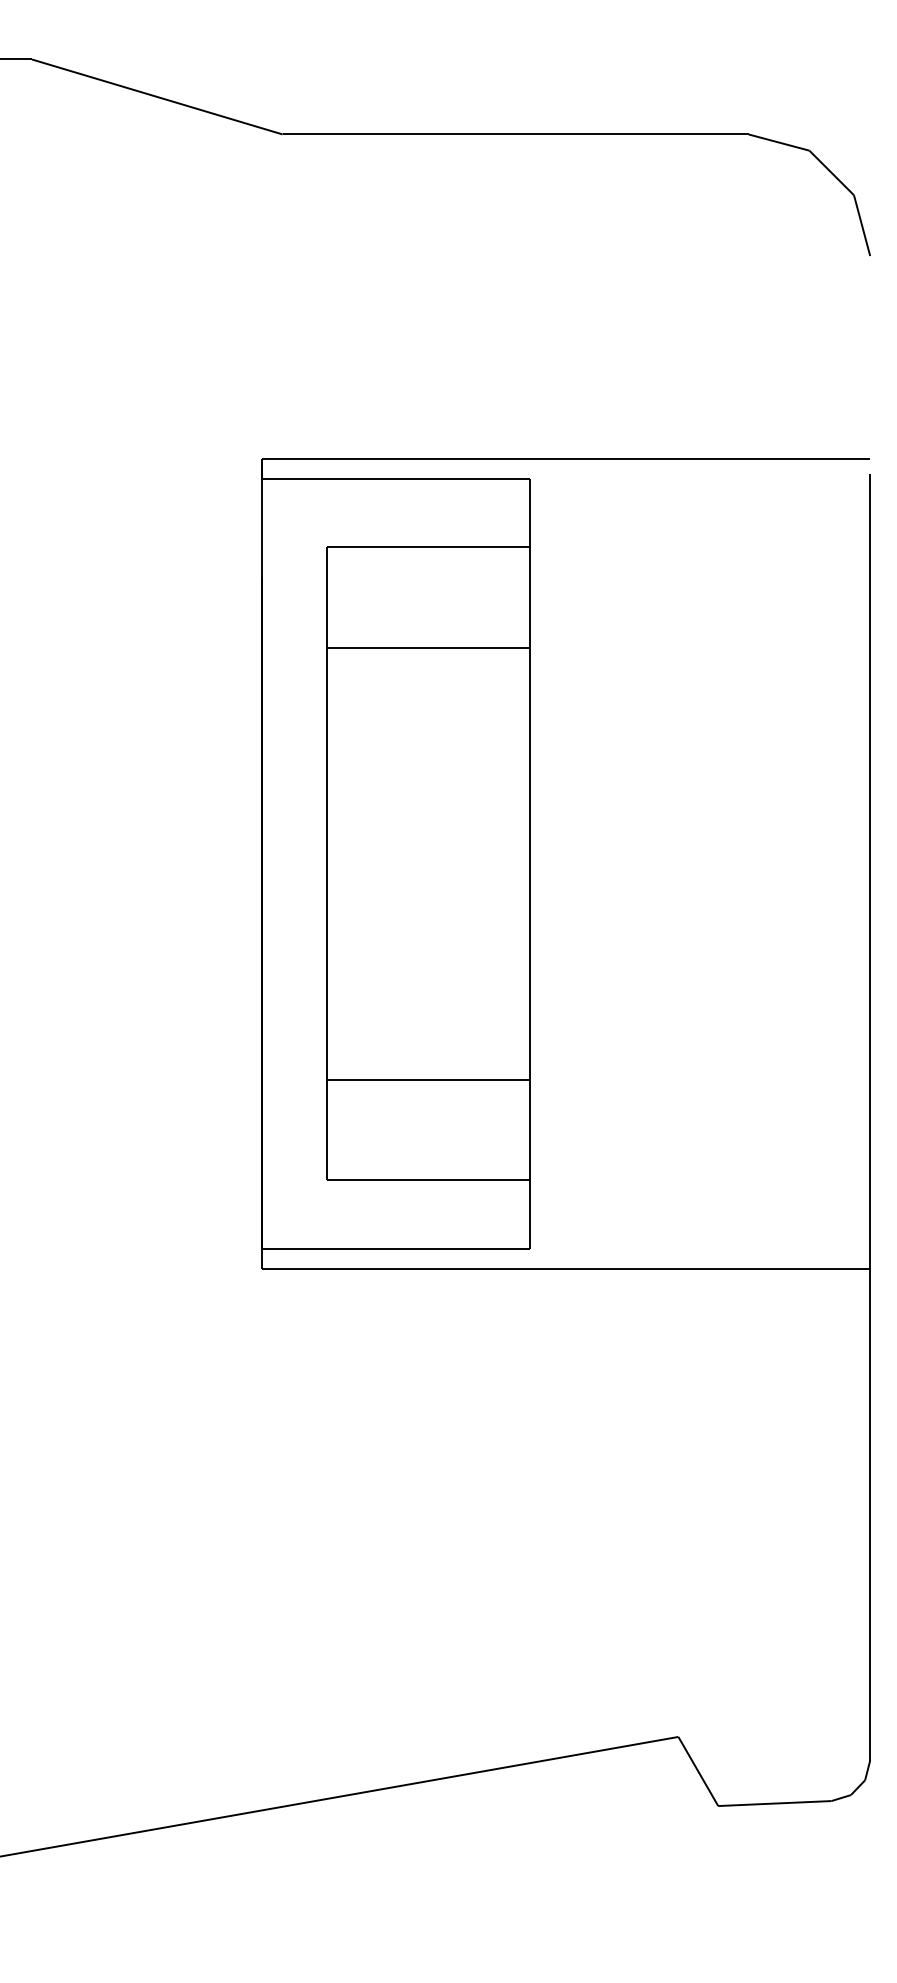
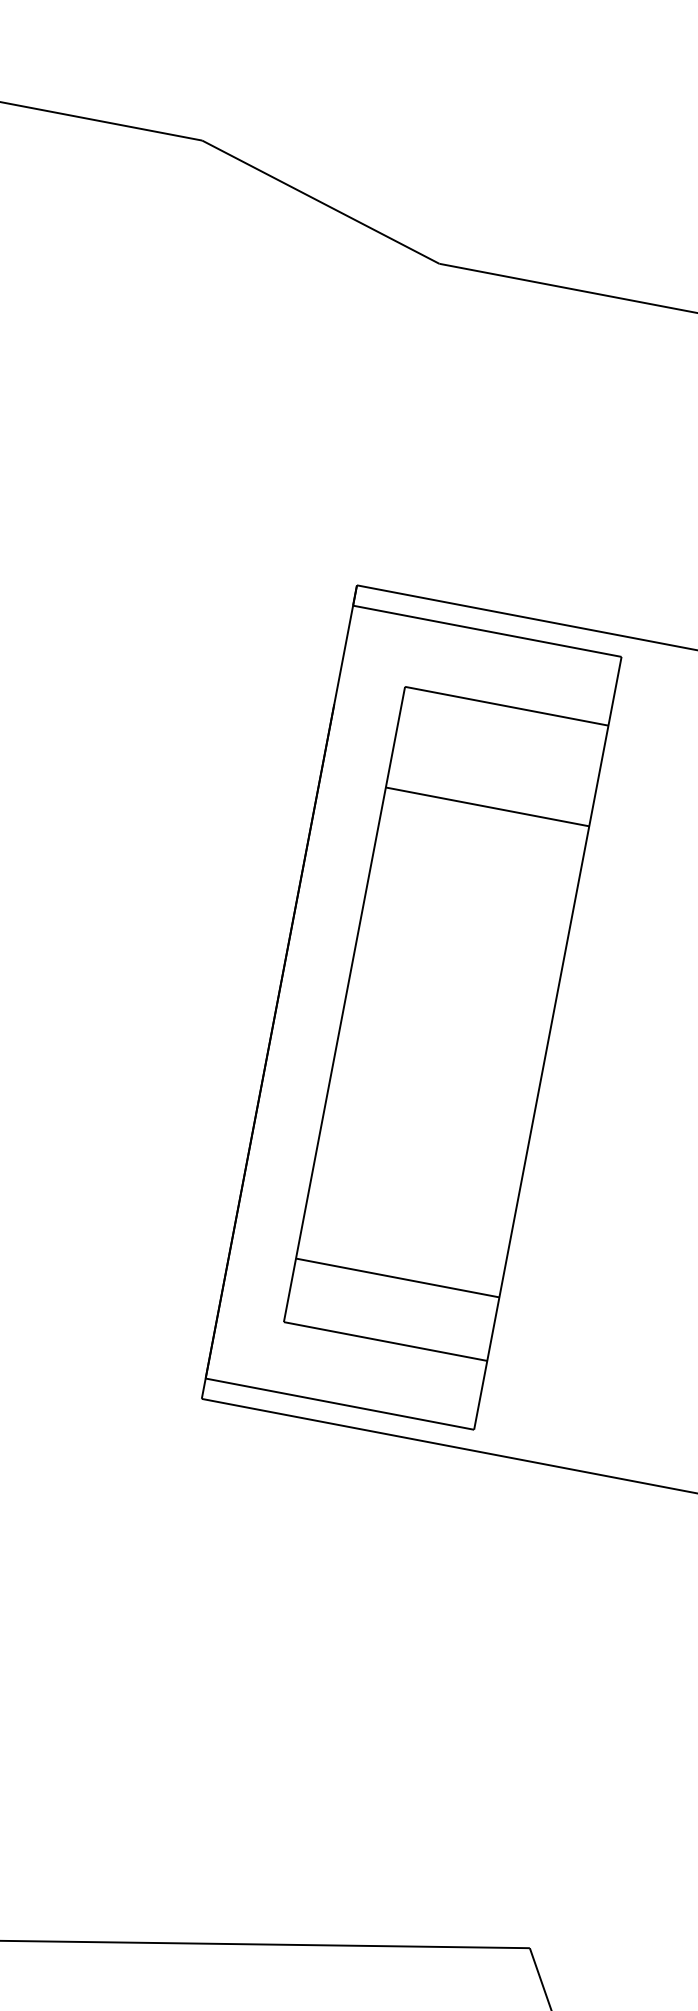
line: (428, 1079) -> (397, 1277), moved

